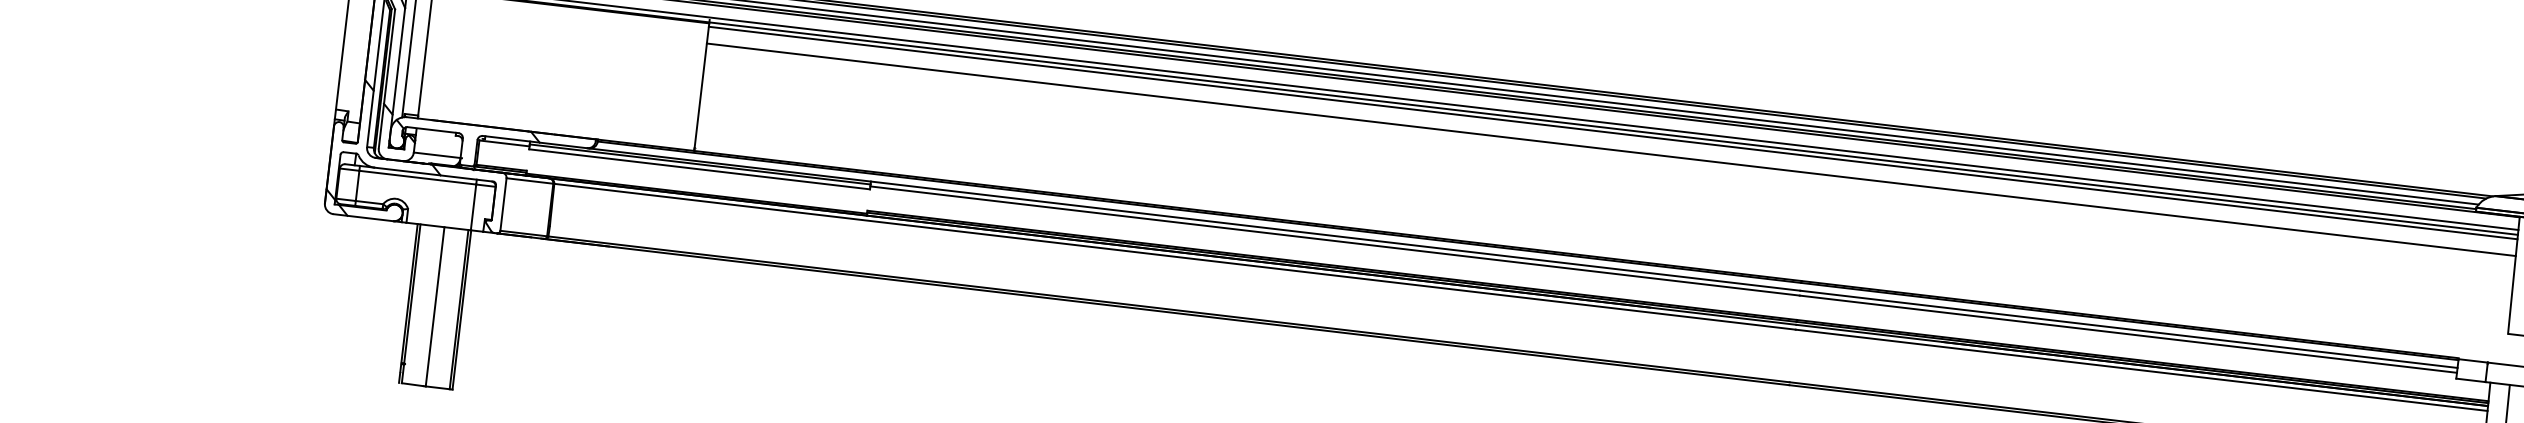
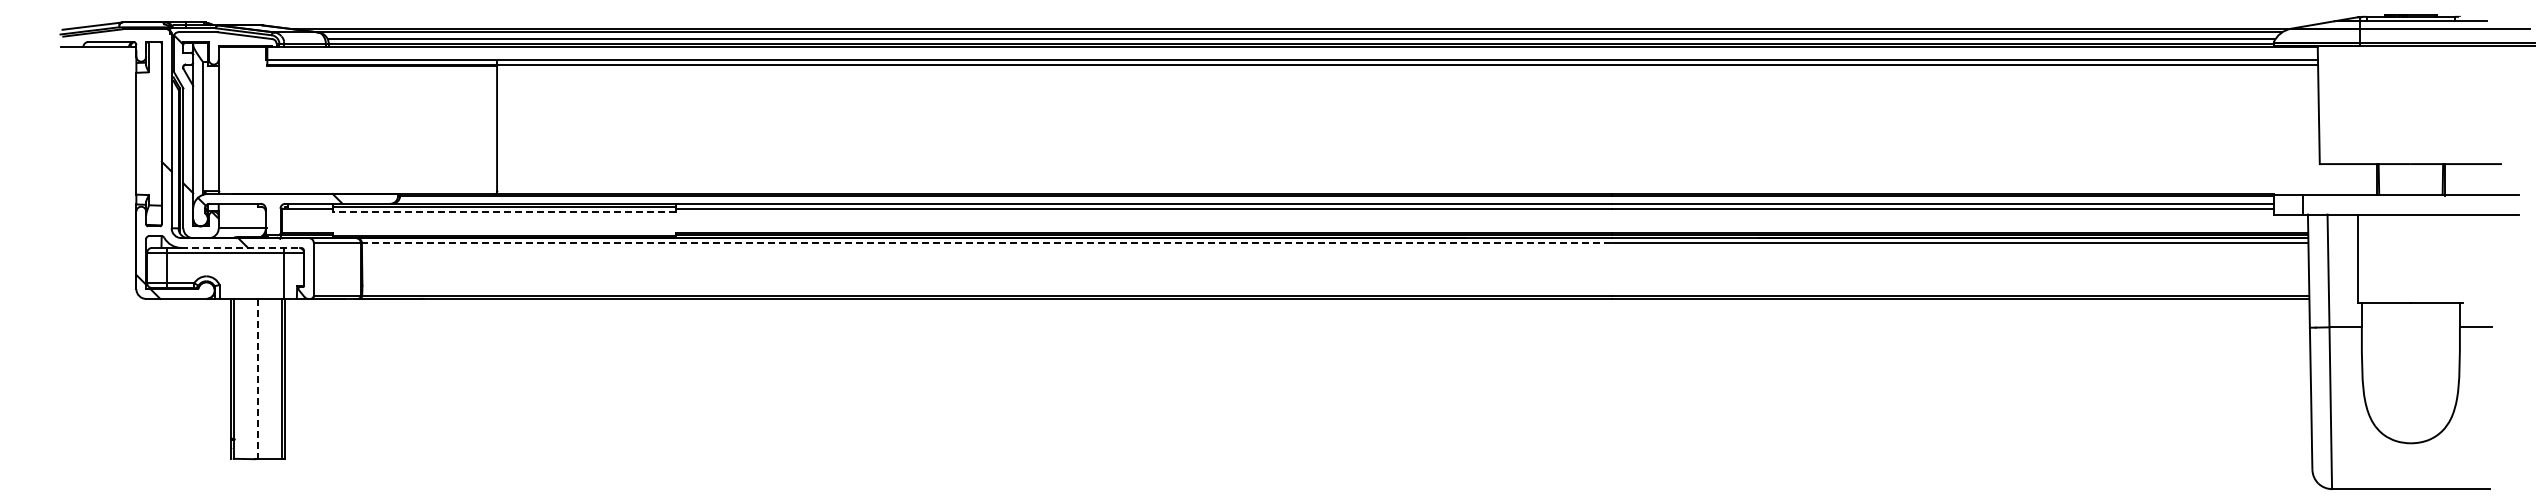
line: (1613, 133) -> (1407, 69), removed
line: (1611, 149) -> (1407, 85), removed
line: (699, 169) -> (504, 211), solid -> dashed
line: (434, 174) -> (241, 247), solid -> dashed
line: (1174, 257) -> (986, 243), solid -> dashed
line: (434, 307) -> (257, 379), solid -> dashed

